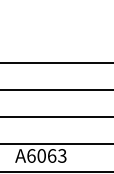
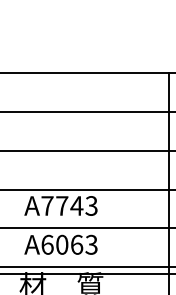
text: (41, 155) -> (62, 205), A6063 -> A7743

